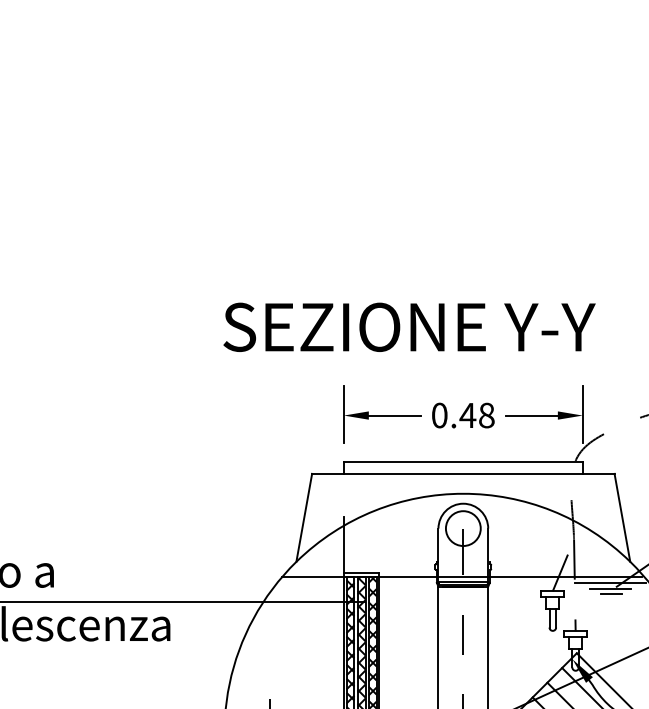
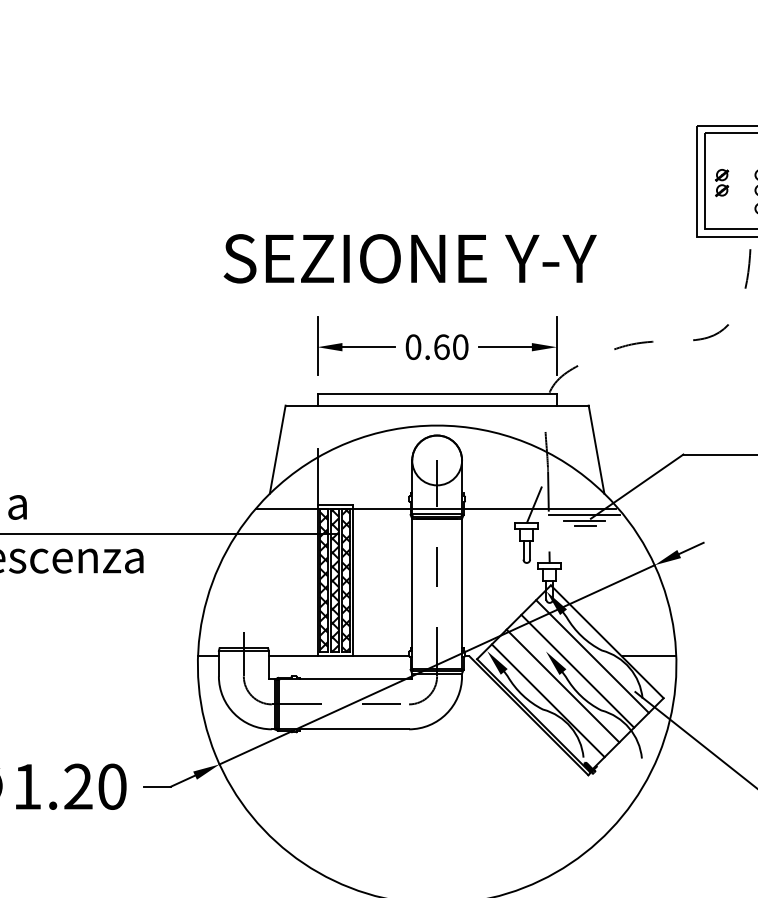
text: (408, 327) -> (409, 258), moved
text: (476, 414) -> (450, 346), 0.48 -> 0.60
circle: (463, 528) -> (437, 460), size x1.43

